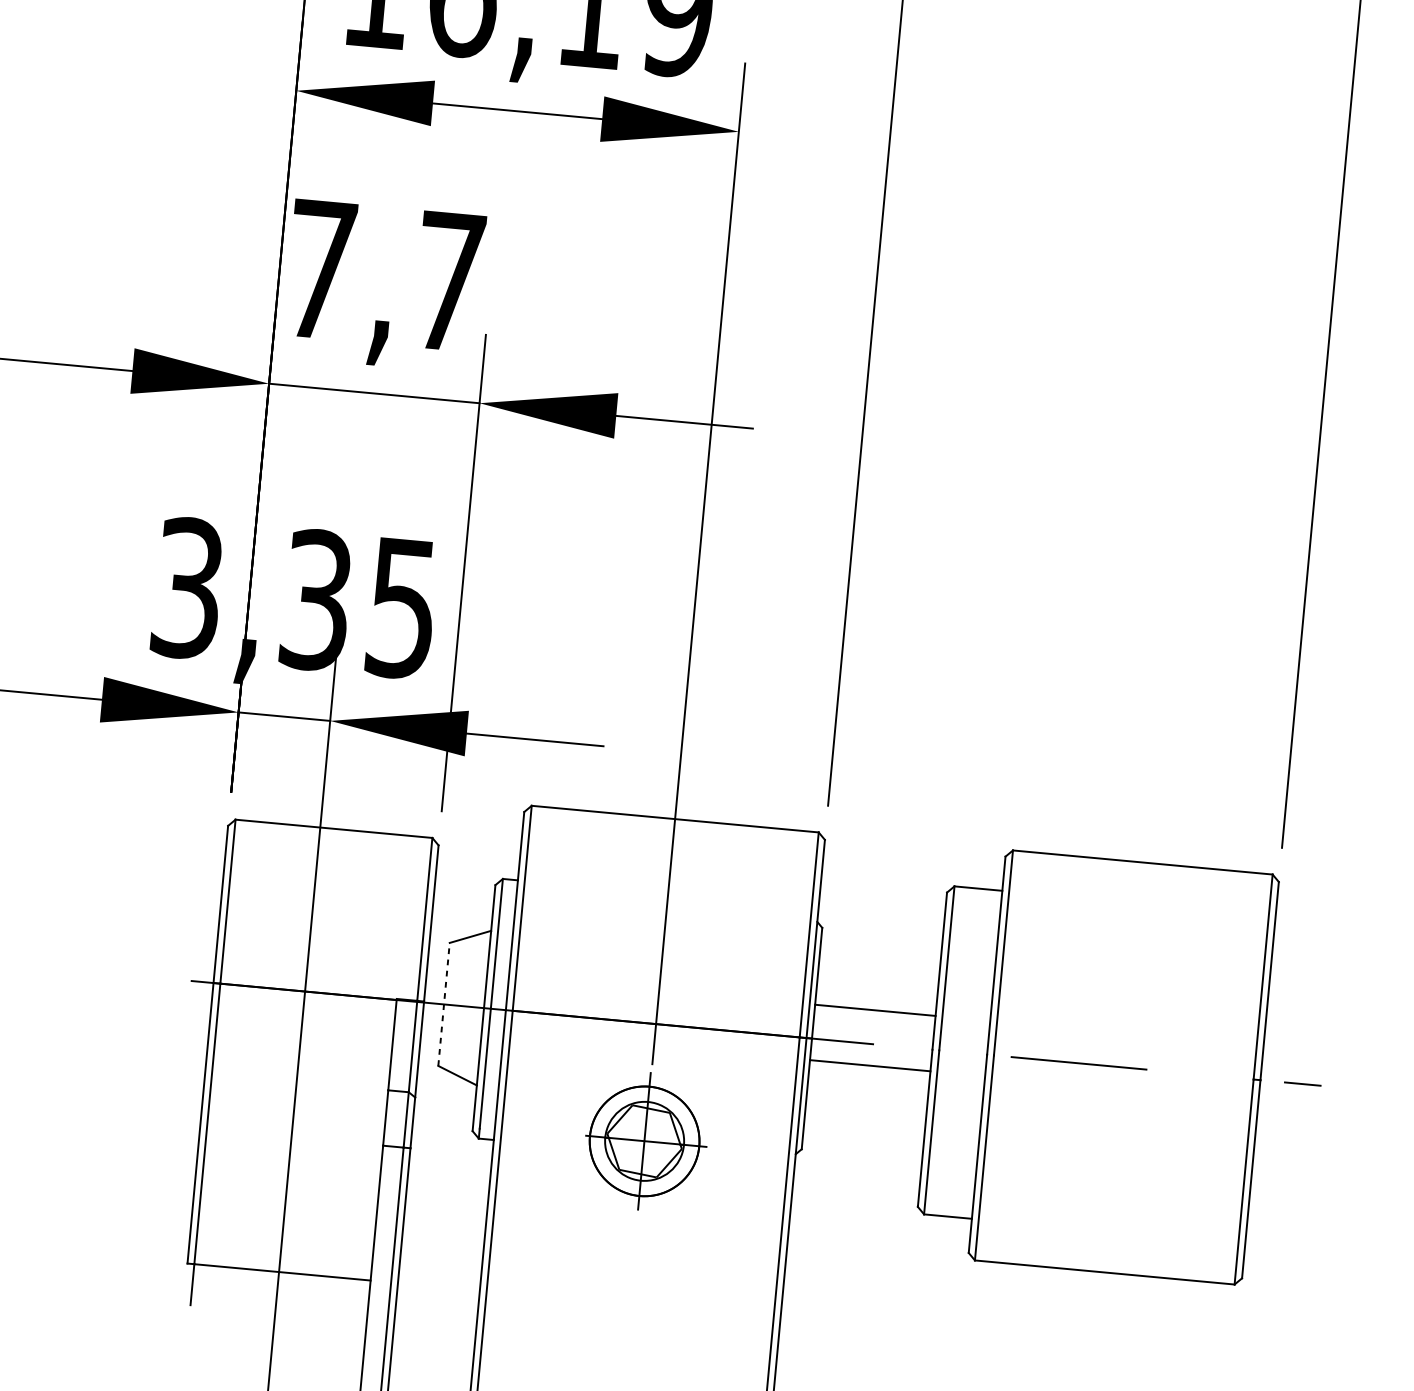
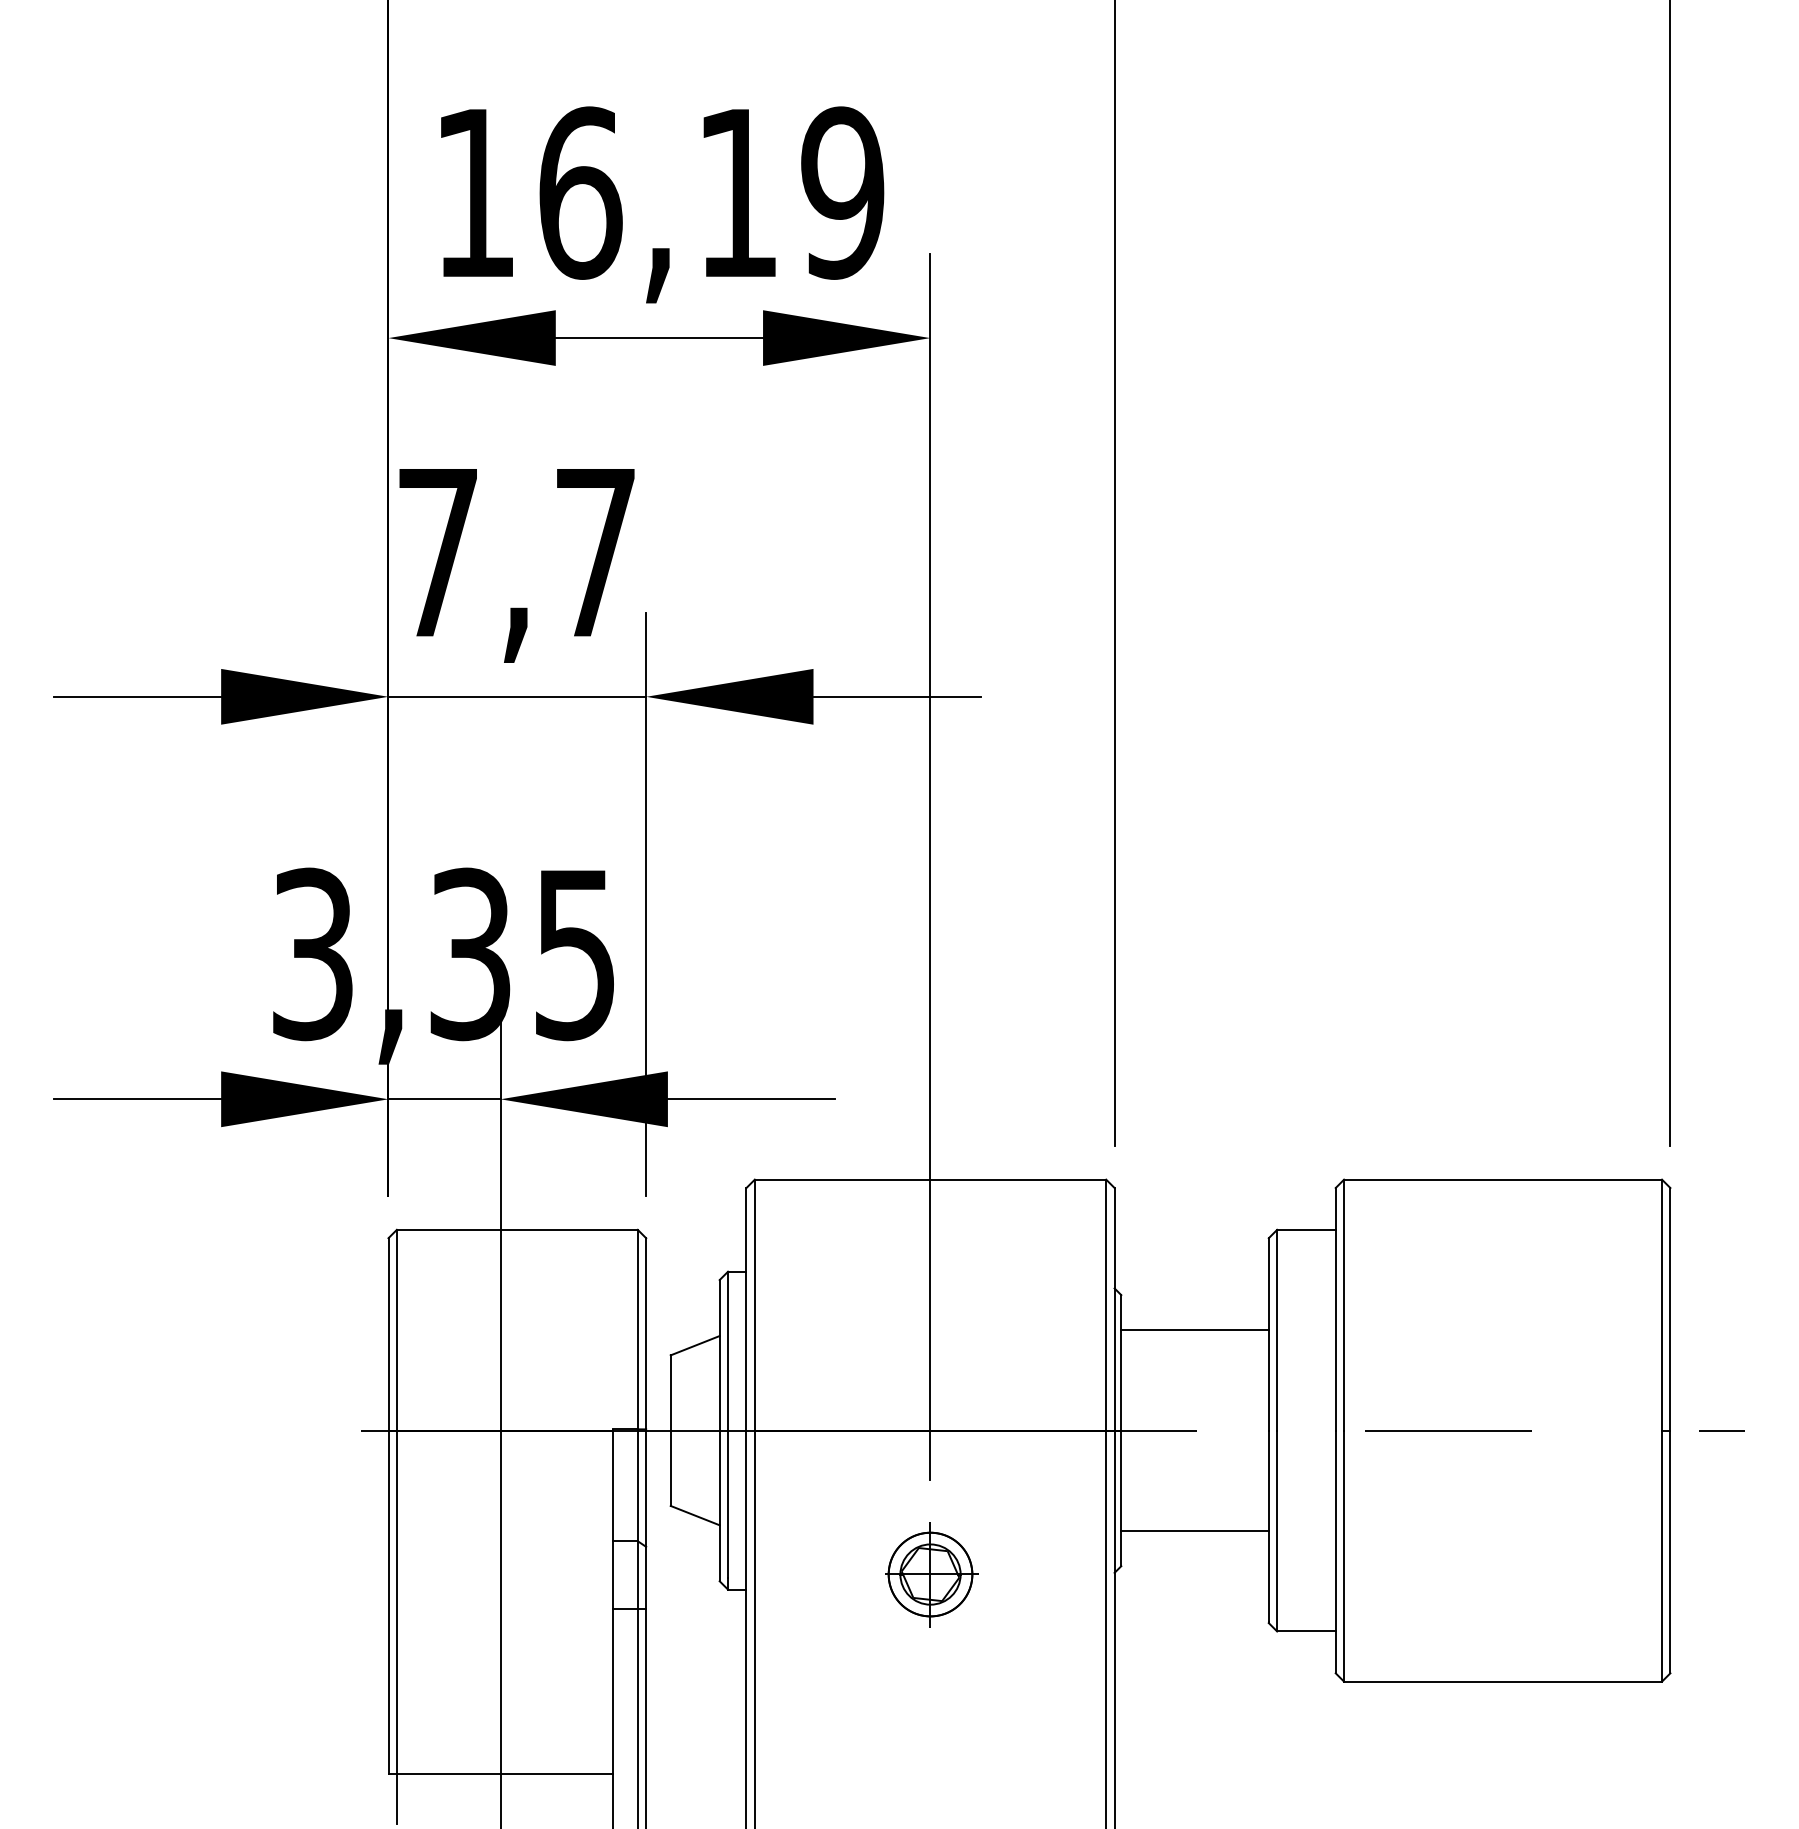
line: (443, 1004) -> (670, 1430), dashed -> solid
line: (874, 1010) -> (1194, 1330), moved
line: (869, 1066) -> (1194, 1531), moved
part: (646, 1141) -> (931, 1574), size x0.62

